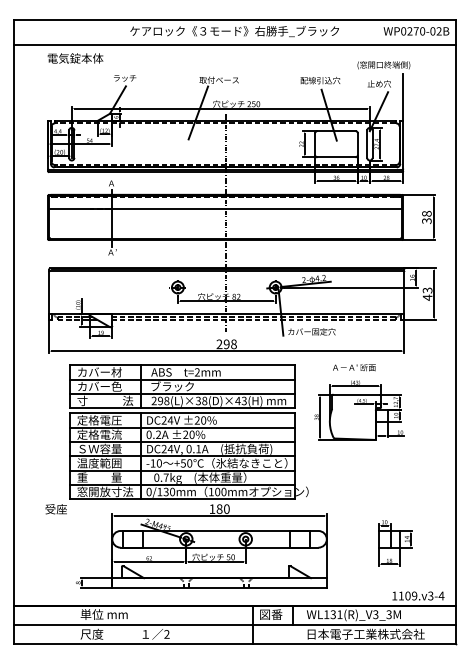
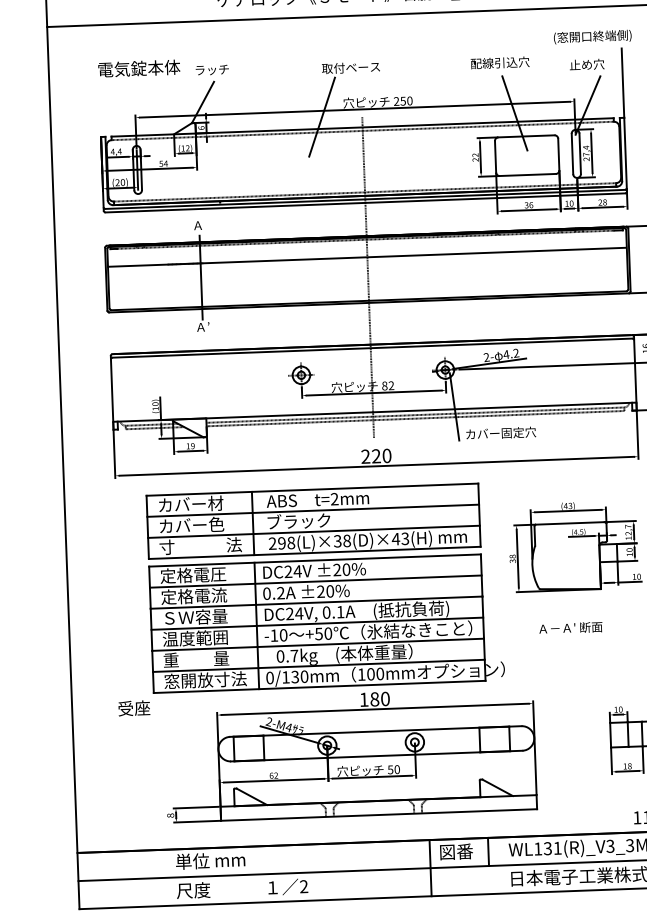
text: (75, 58) -> (139, 68), moved
text: (229, 344) -> (380, 456), 298 -> 220
text: (354, 367) -> (571, 627), moved

